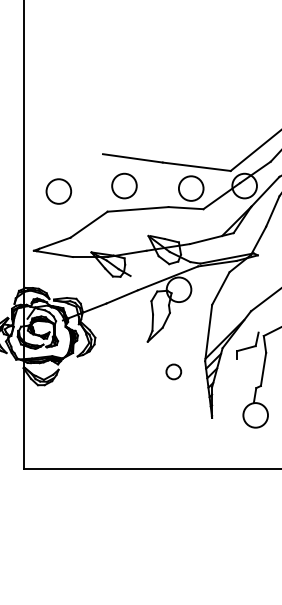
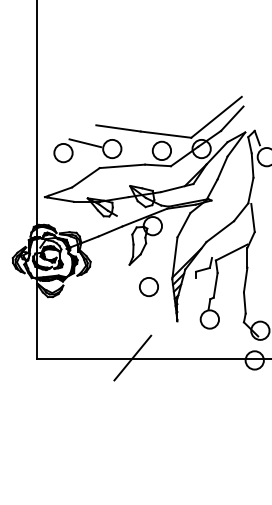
line: (88, 178) -> (85, 143), added
circle: (173, 372) -> (148, 287), size x1.67
line: (151, 466) -> (132, 357), added

